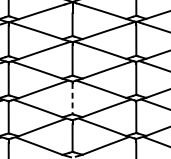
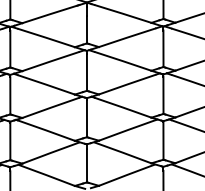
line: (72, 98) -> (86, 118), dashed -> solid

